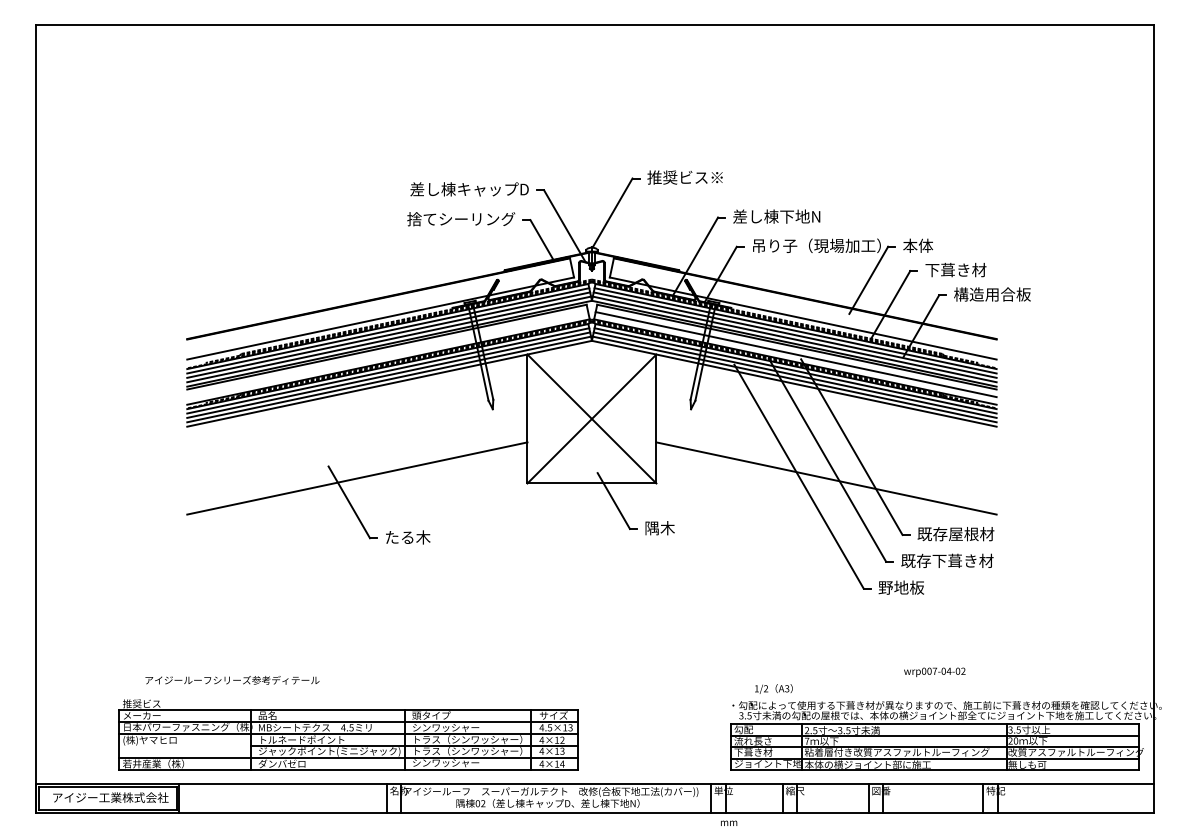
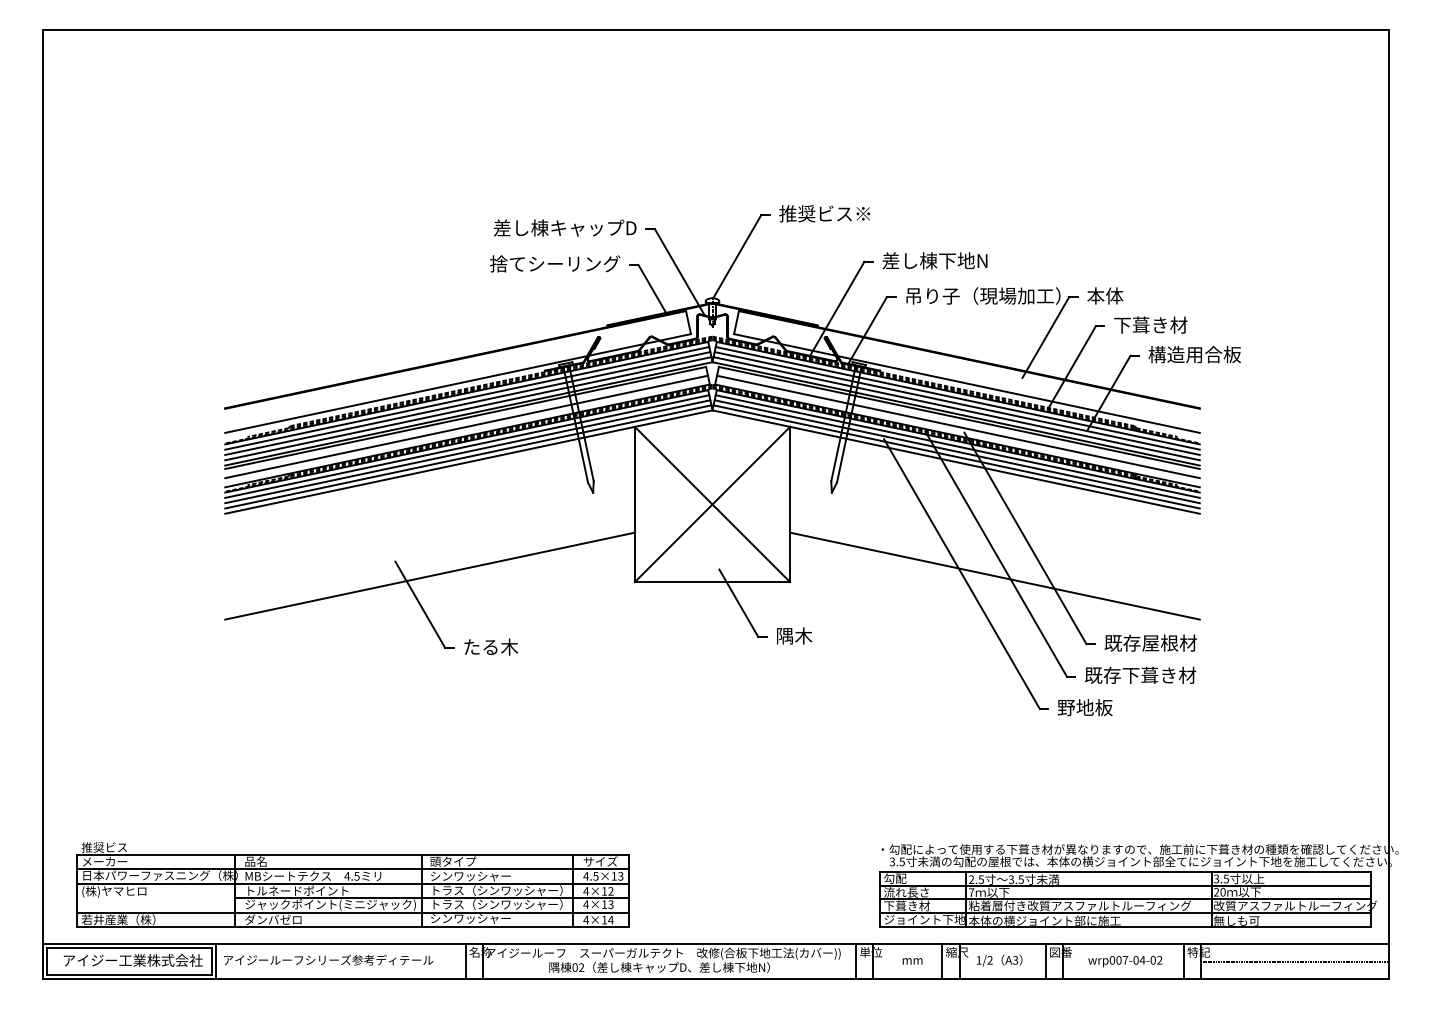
line: (387, 354) -> (466, 426), added
text: (934, 672) -> (1125, 961), moved
text: (232, 679) -> (328, 959), moved
text: (773, 688) -> (999, 960), moved
part: (347, 734) -> (352, 884), moved
line: (1075, 798) -> (1294, 961), added
text: (728, 823) -> (912, 961), moved

